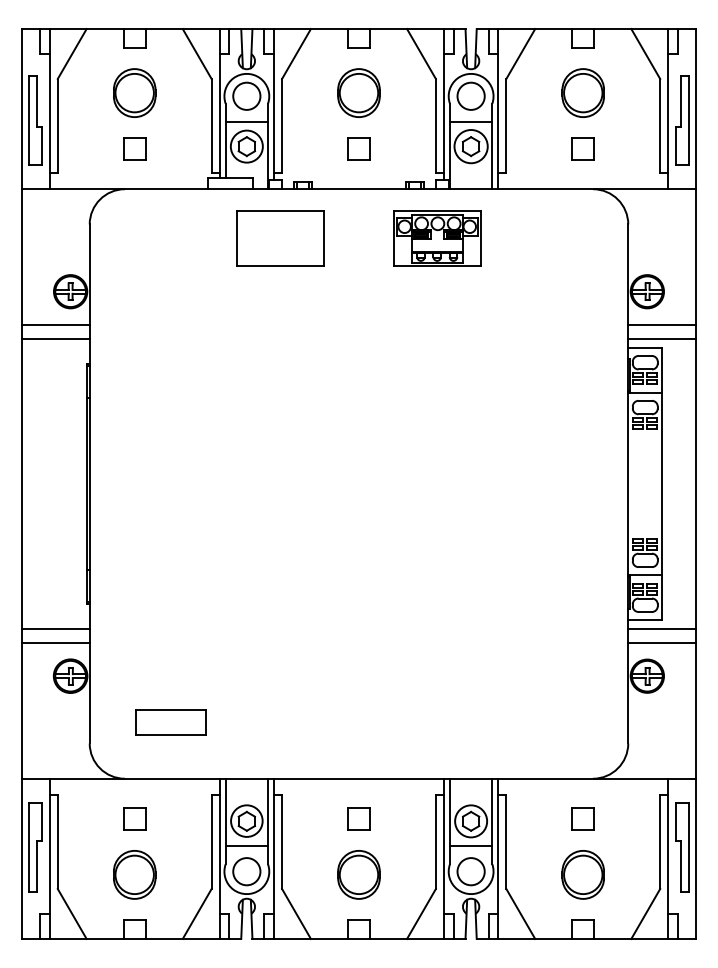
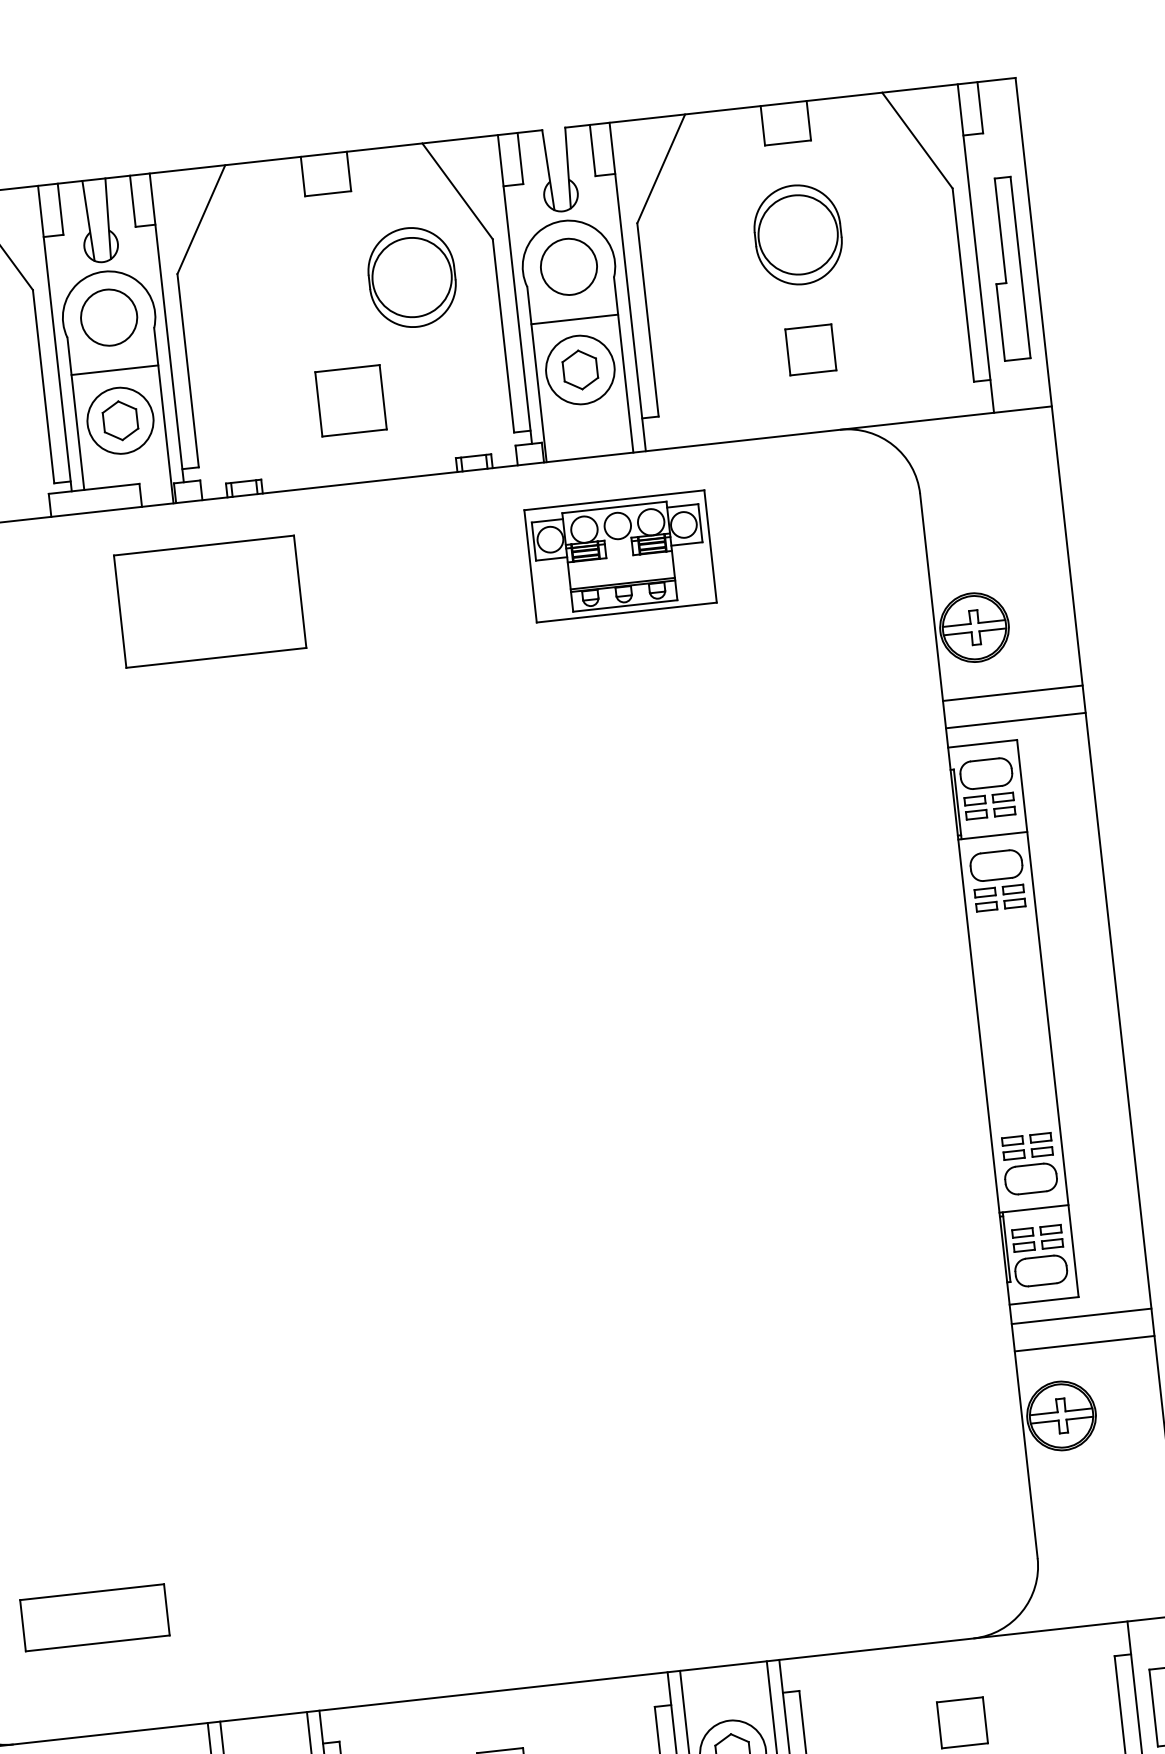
part: (358, 92) -> (410, 276), moved
part: (358, 148) -> (349, 399), size x1.4
part: (437, 238) -> (620, 556), moved

